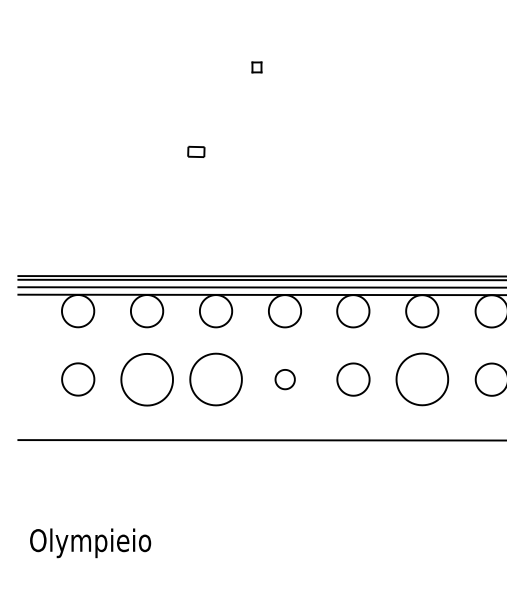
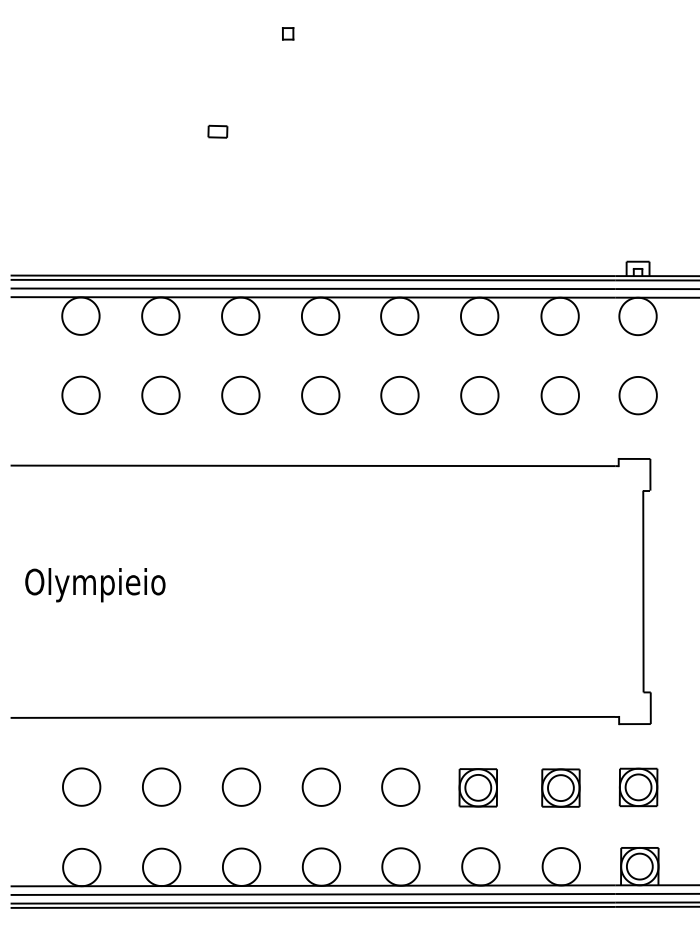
part: (146, 378) -> (160, 394), size x0.62
part: (215, 379) -> (240, 395), size x0.62
part: (284, 379) -> (320, 395), size x1.67
part: (422, 379) -> (479, 395), size x0.62

